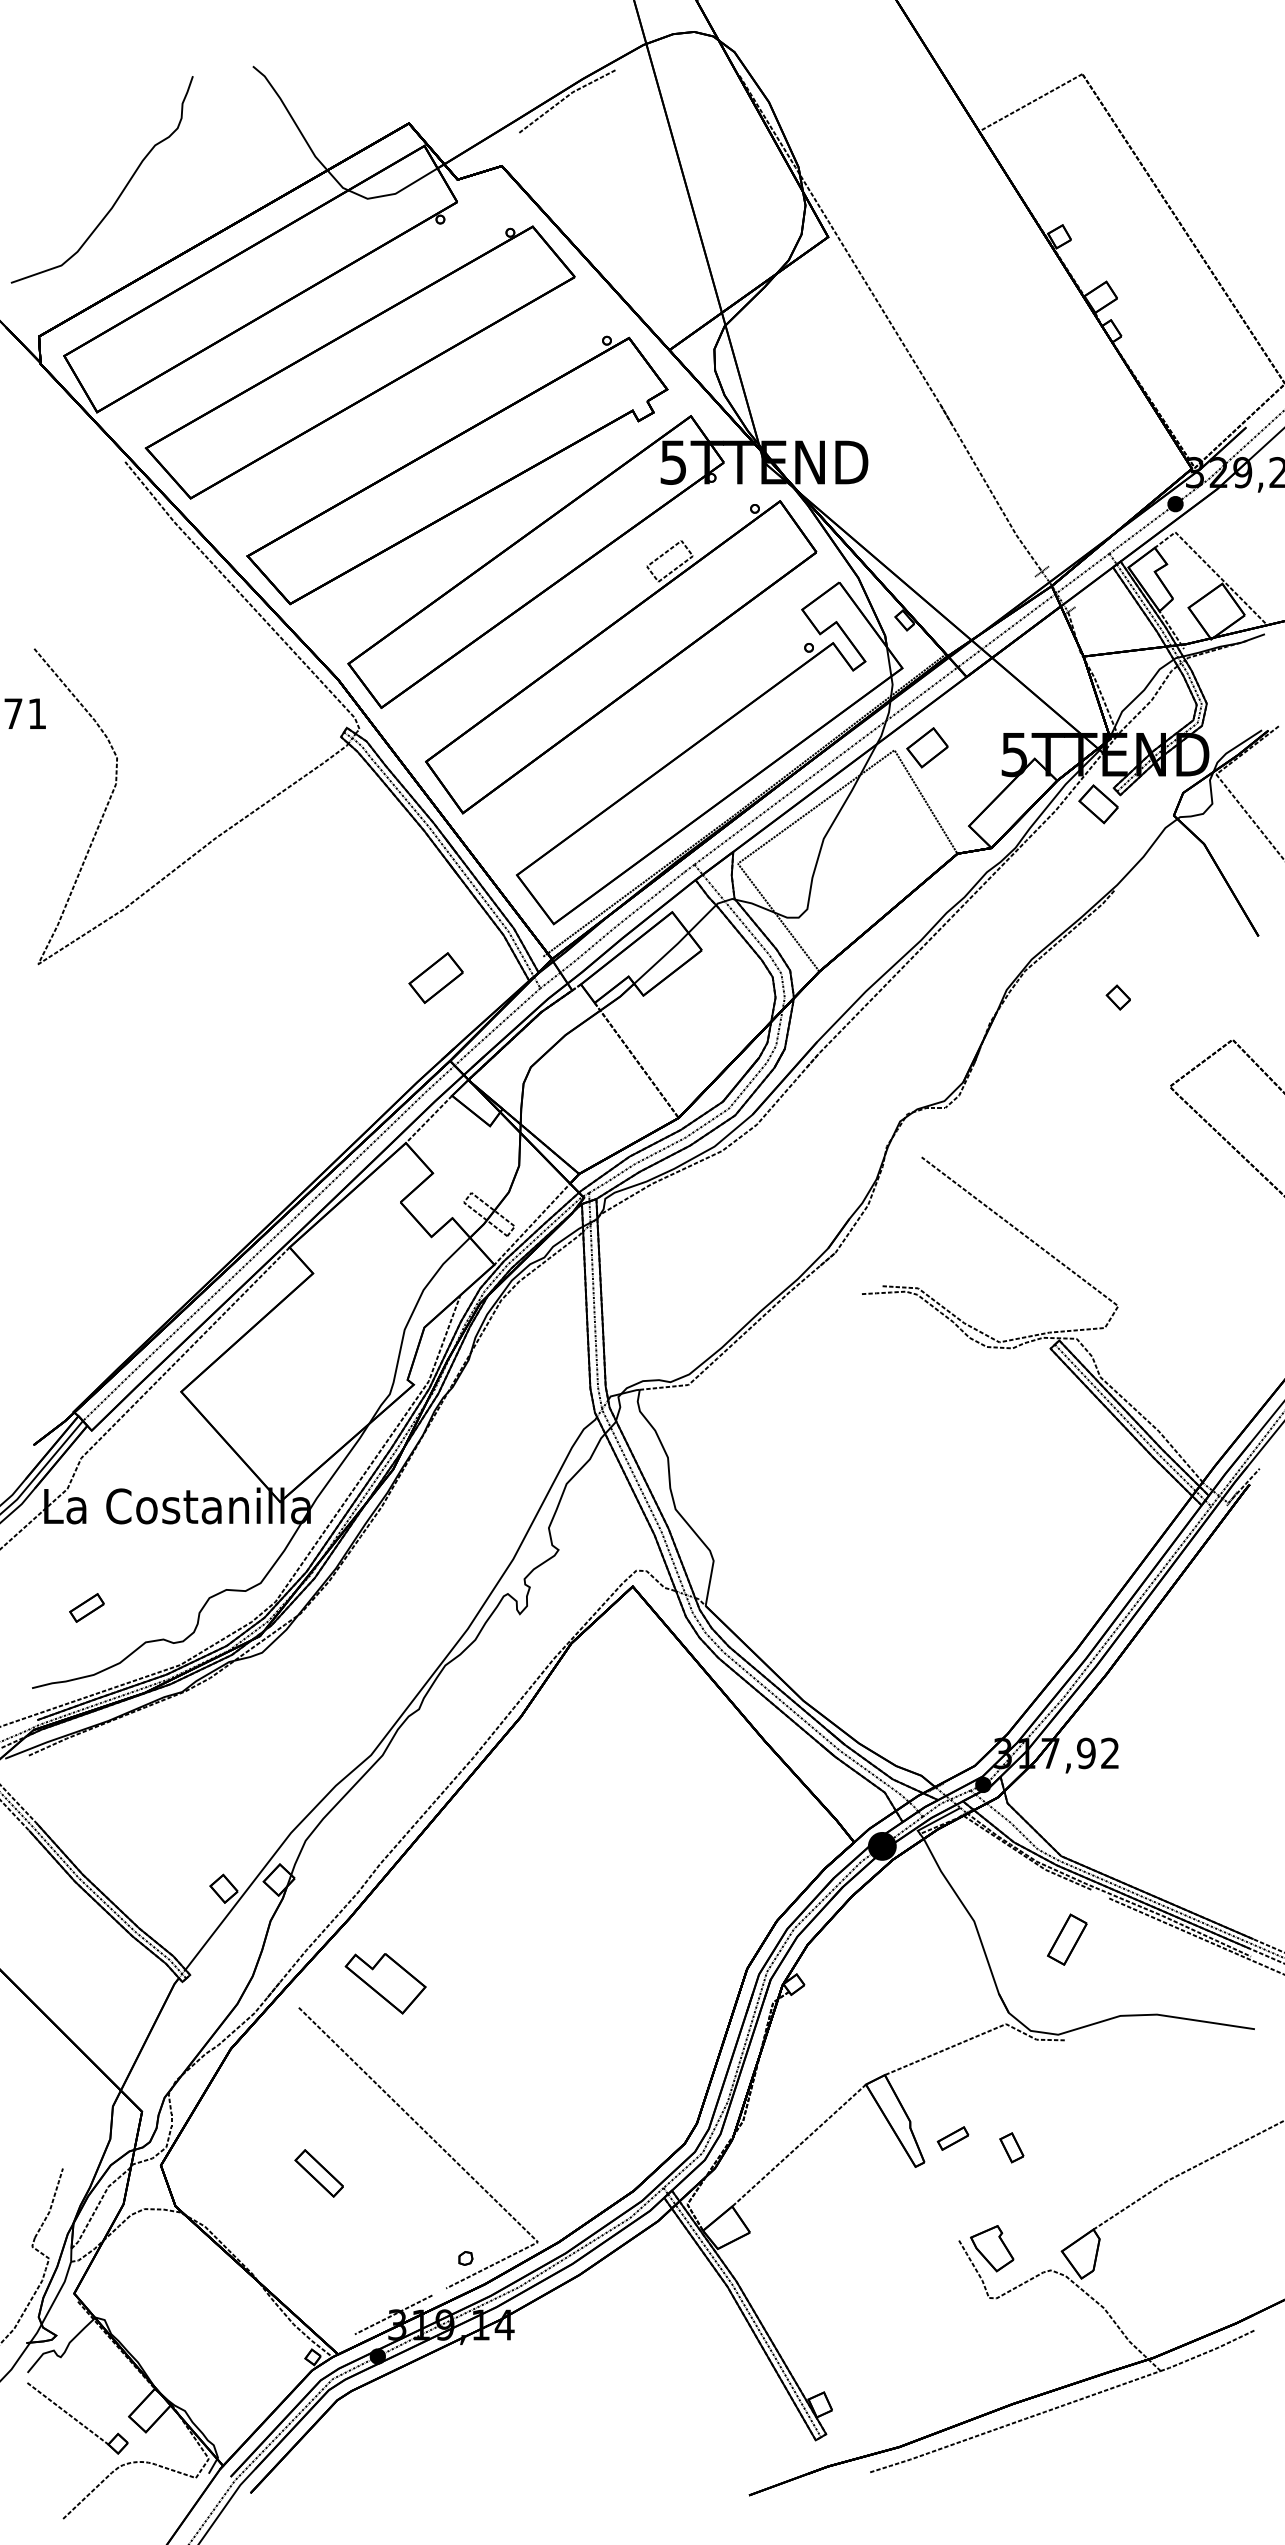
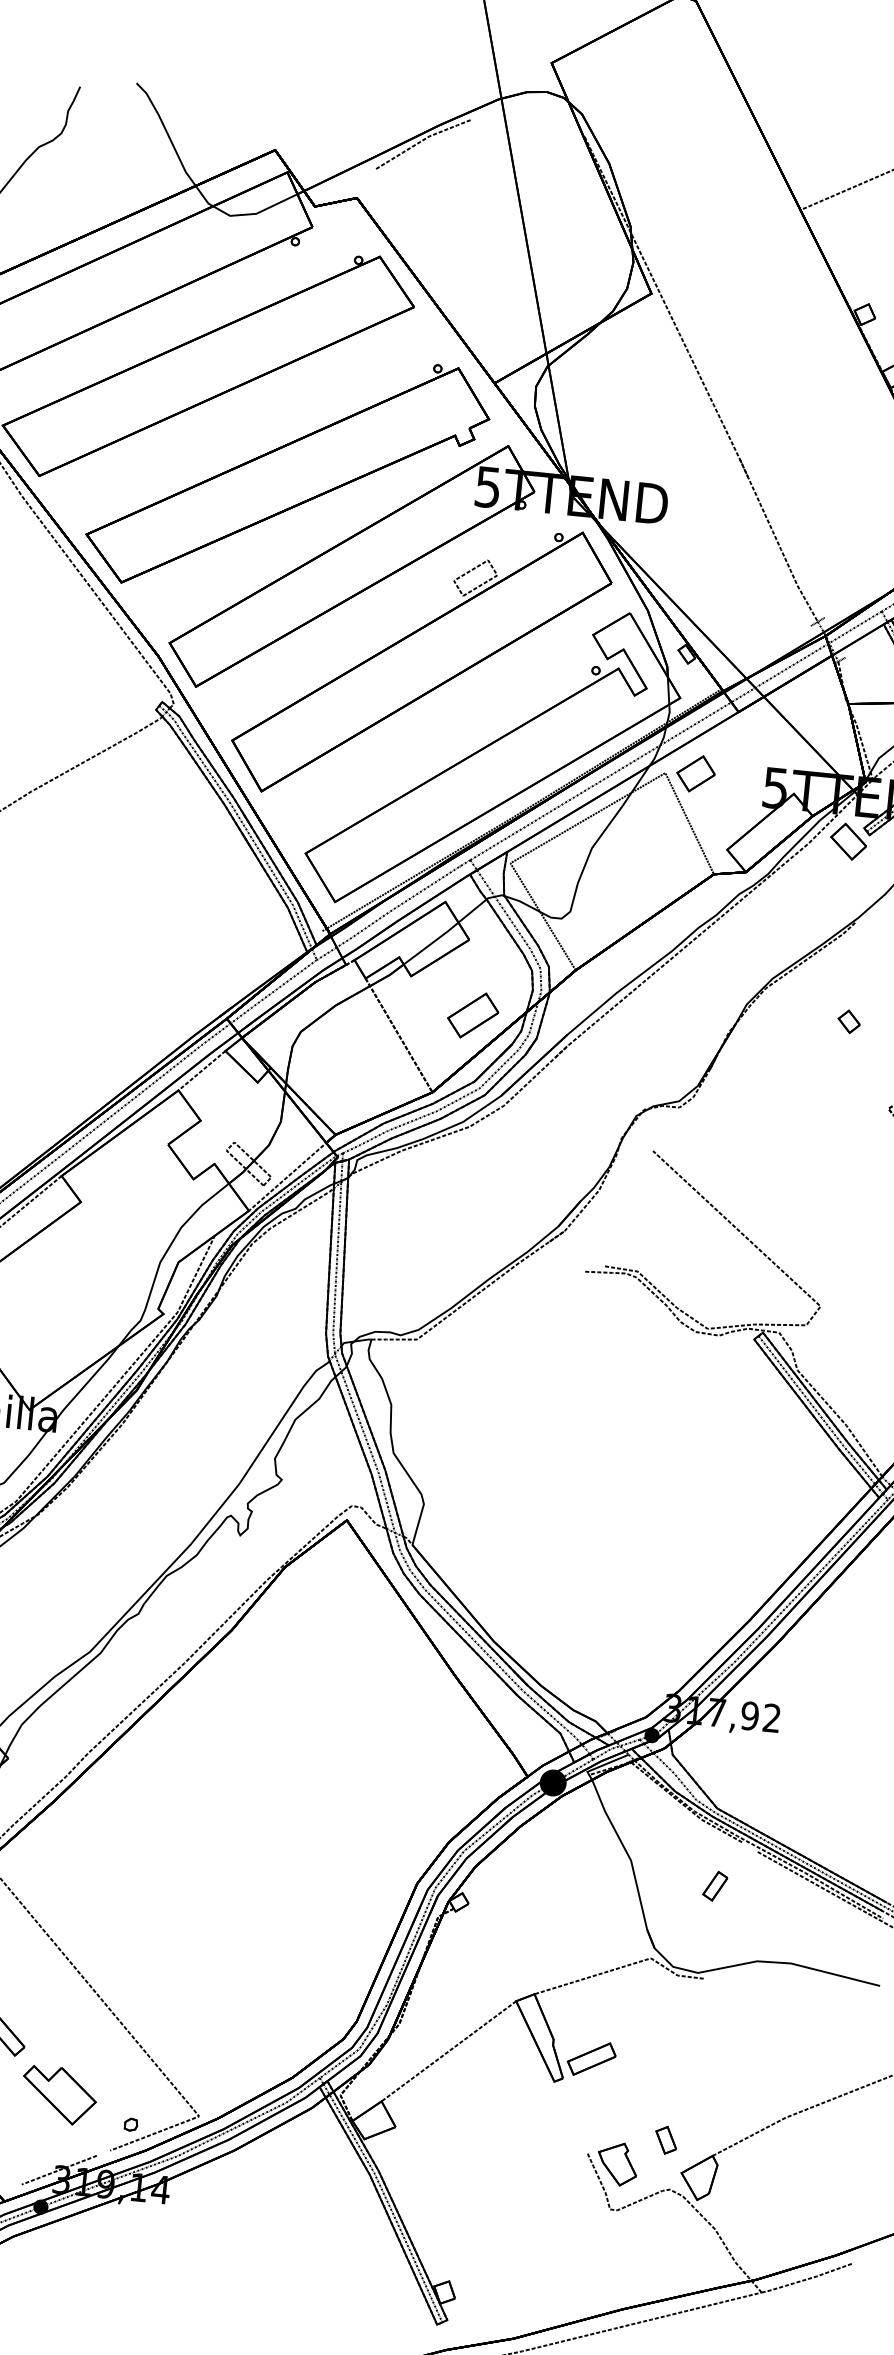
part: (435, 977) -> (472, 1014), moved
part: (1067, 1939) -> (715, 1885), size x0.62
part: (385, 1983) -> (59, 2095), moved
part: (952, 2138) -> (591, 2058), size x1.67
part: (1011, 2147) -> (665, 2139), moved

